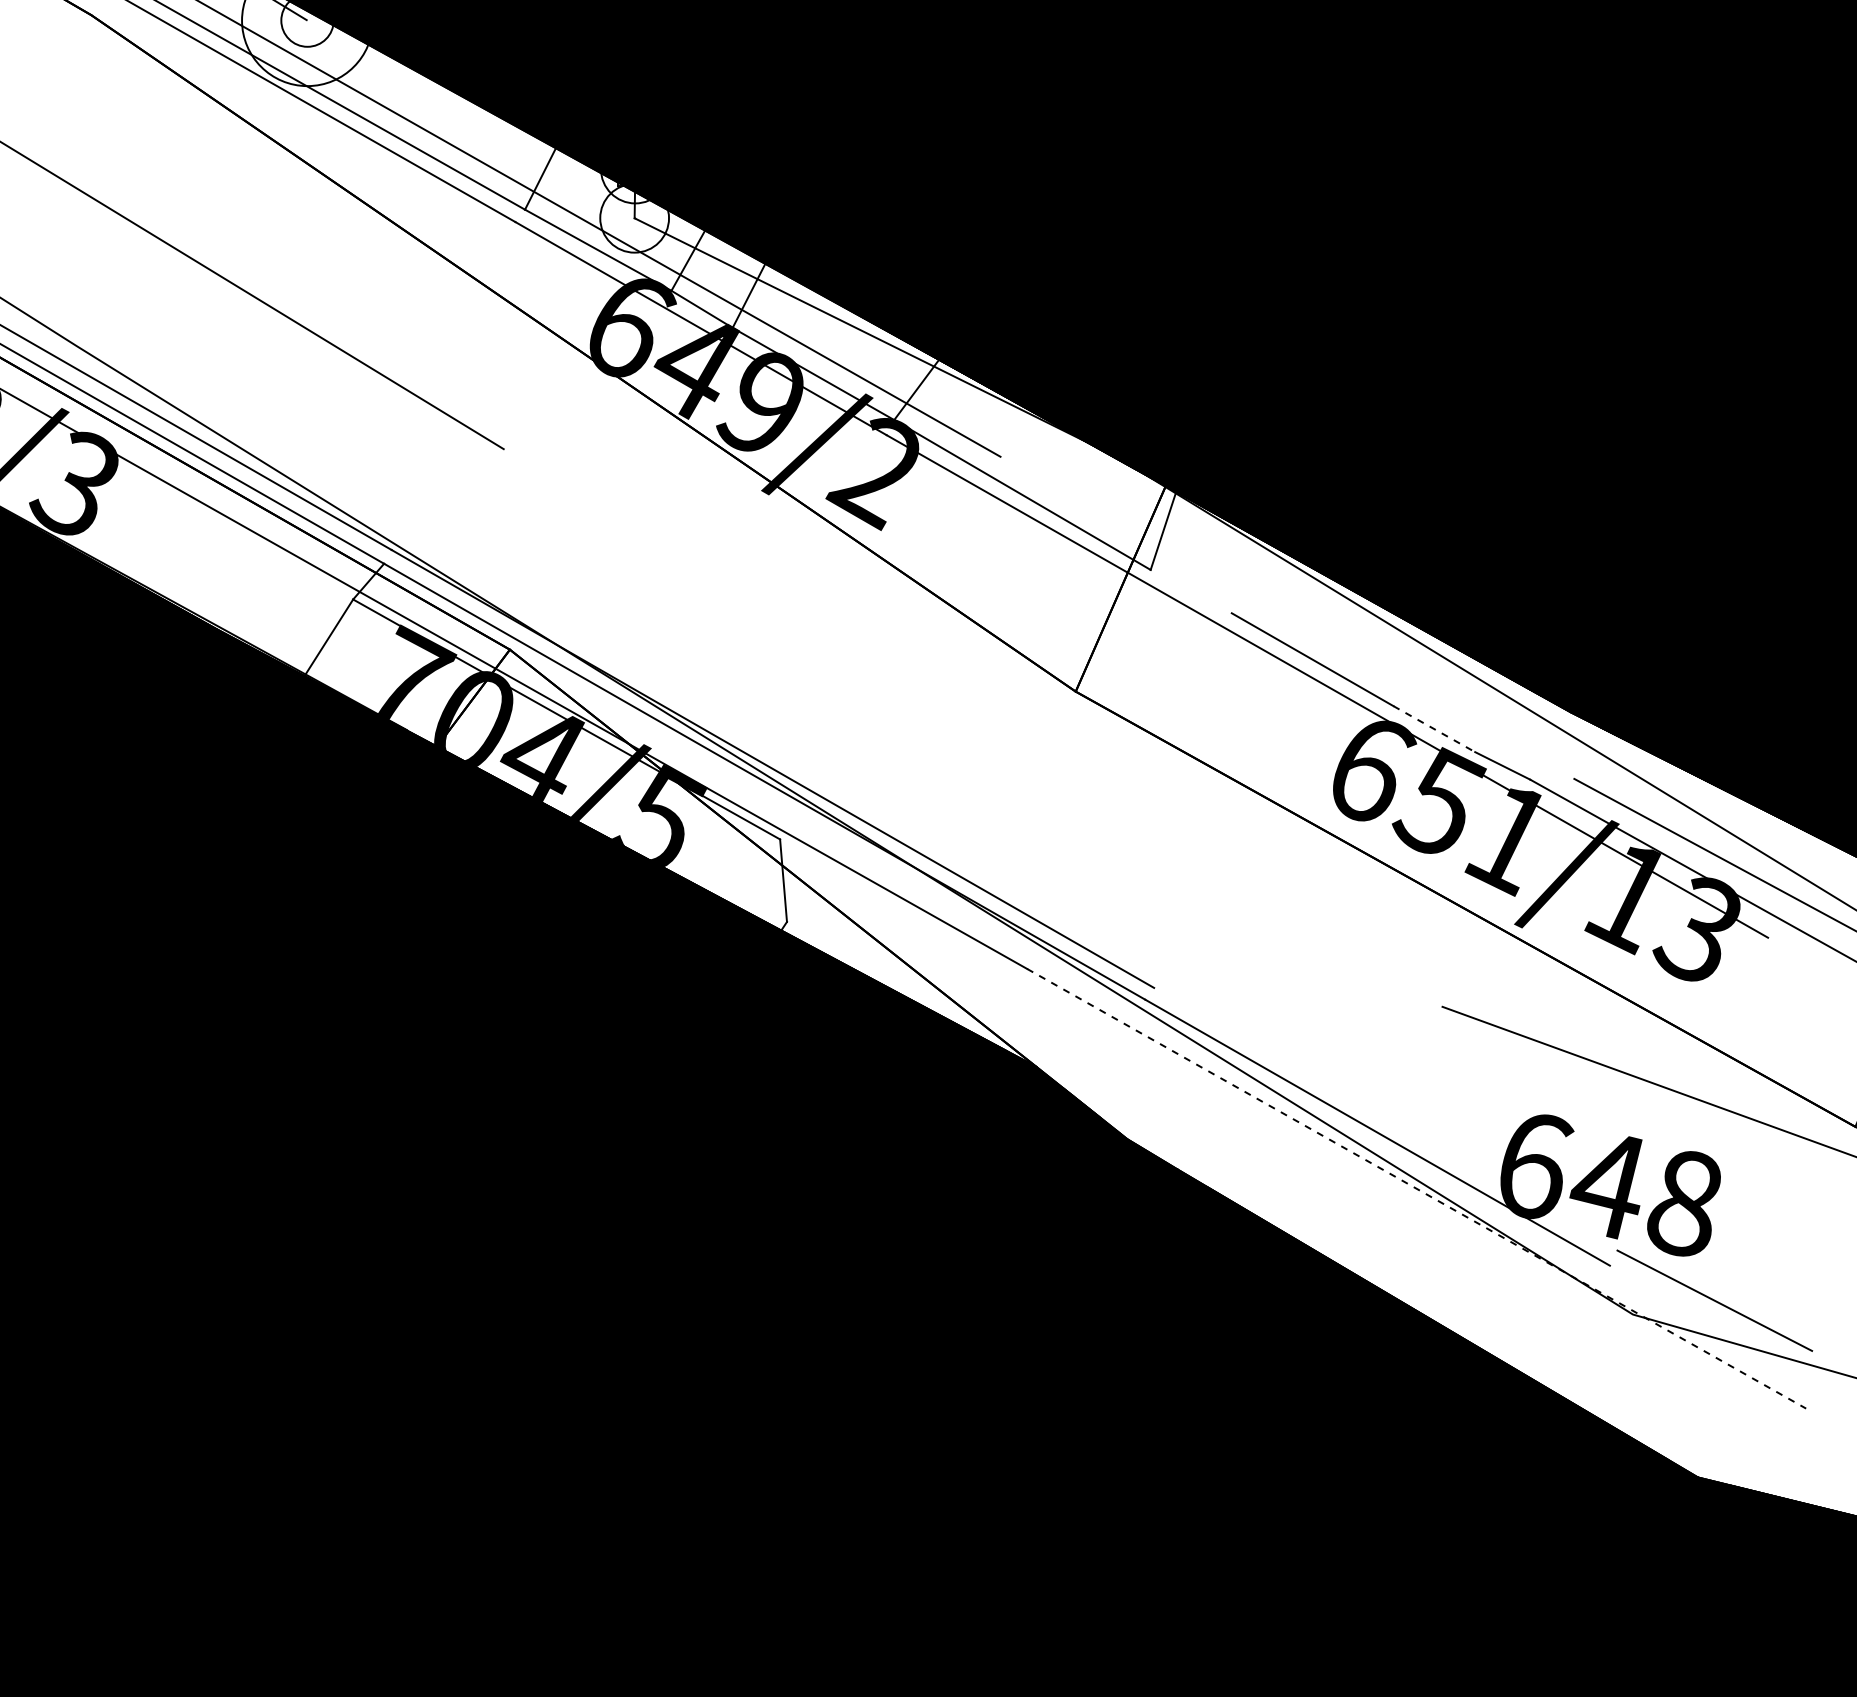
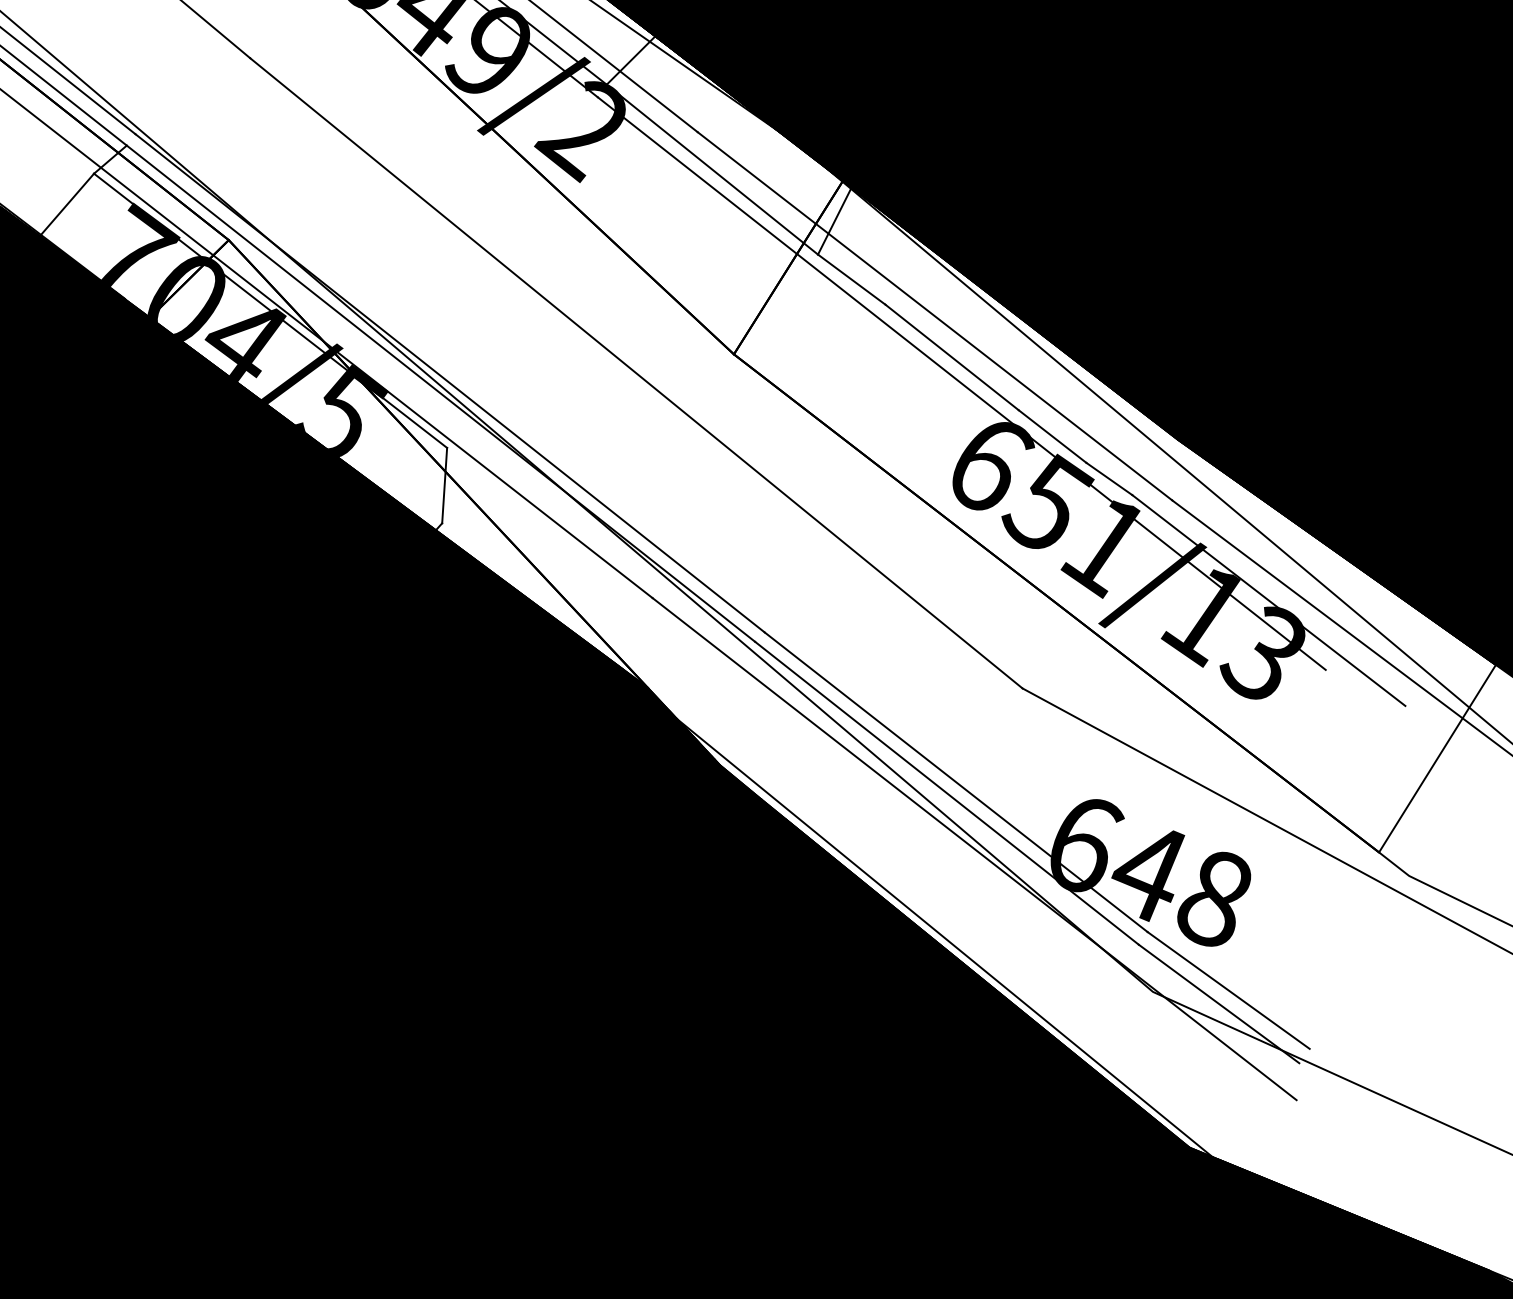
line: (1190, 591) -> (851, 279), added
line: (1287, 617) -> (935, 315), added
line: (972, 727) -> (635, 372), added
line: (1434, 729) -> (1052, 436), dashed -> solid
line: (1385, 1118) -> (955, 781), added
line: (1417, 1189) -> (975, 849), dashed -> solid
line: (1407, 1294) -> (952, 943), added
line: (1706, 1316) -> (1219, 1003), added

